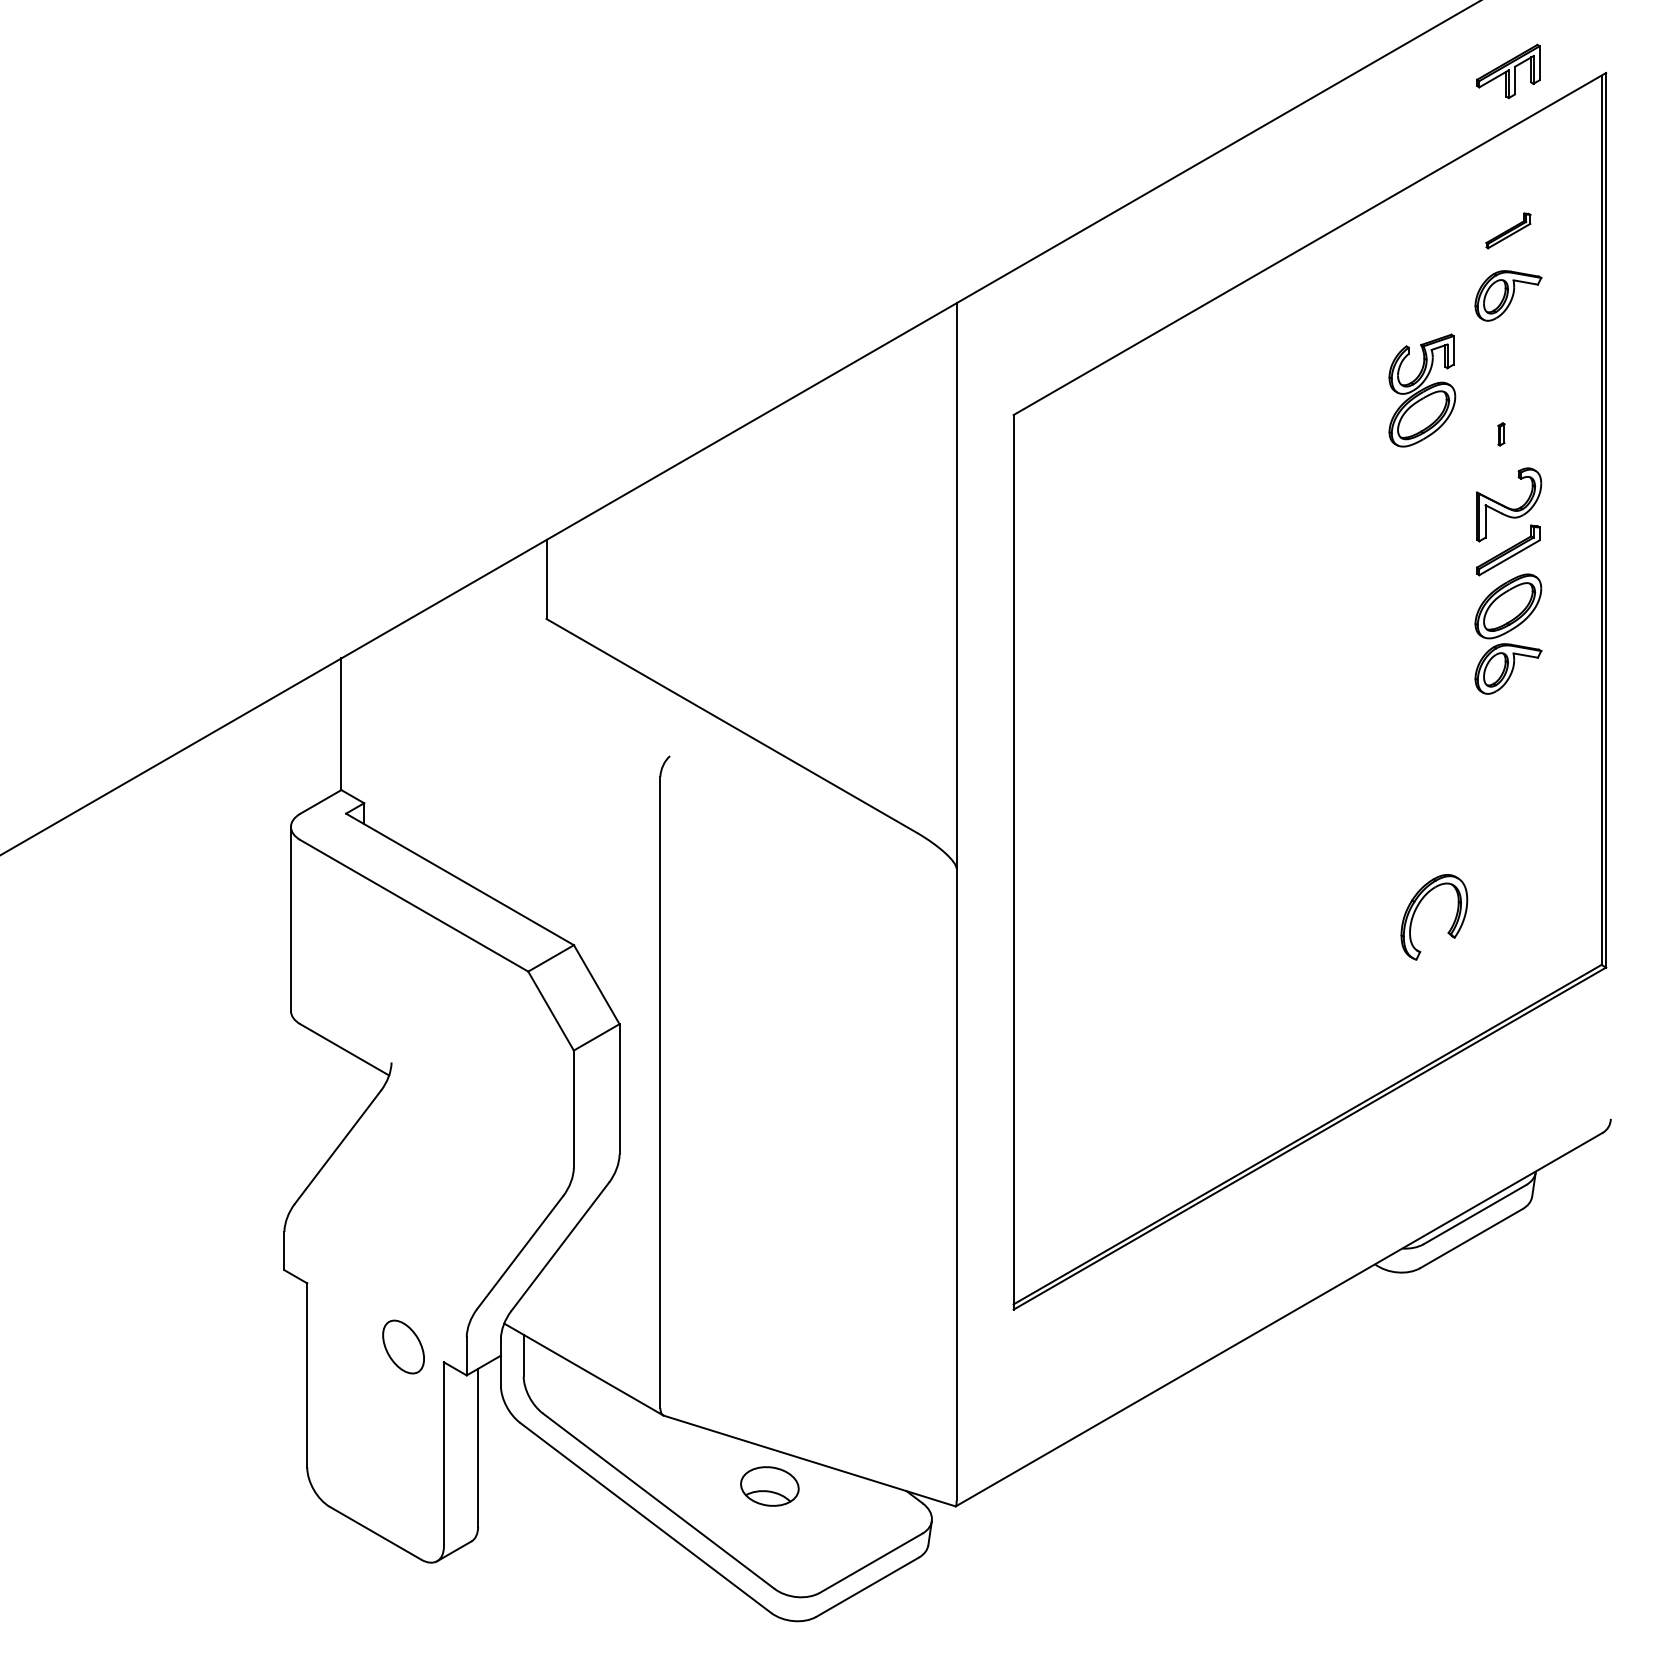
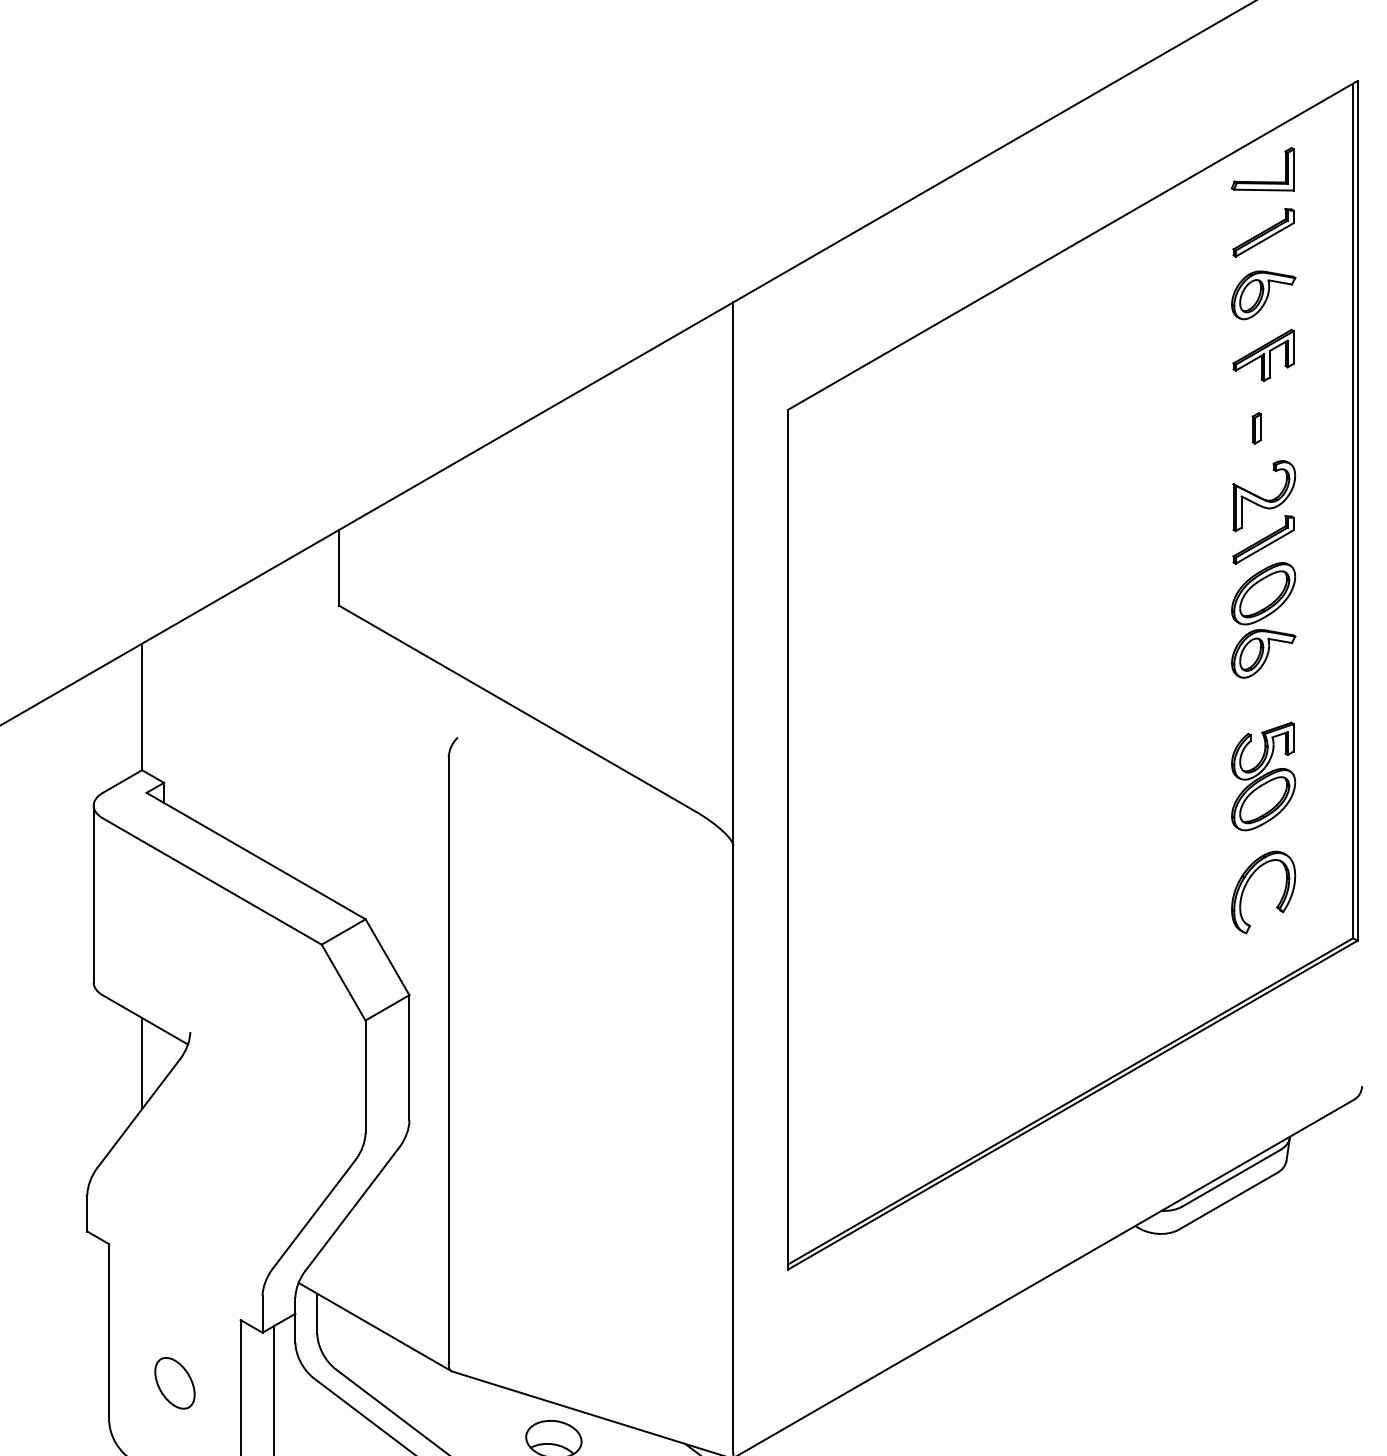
part: (1508, 71) -> (1263, 355), moved
part: (1507, 177) -> (1262, 181), added
part: (1508, 230) -> (1263, 232), size x1.43
part: (1422, 390) -> (1263, 776), moved
part: (1501, 434) -> (1256, 428), size x1.43
part: (1450, 927) -> (1279, 902), moved
line: (341, 1094) -> (142, 1062), added
part: (403, 1346) -> (174, 1382), moved

